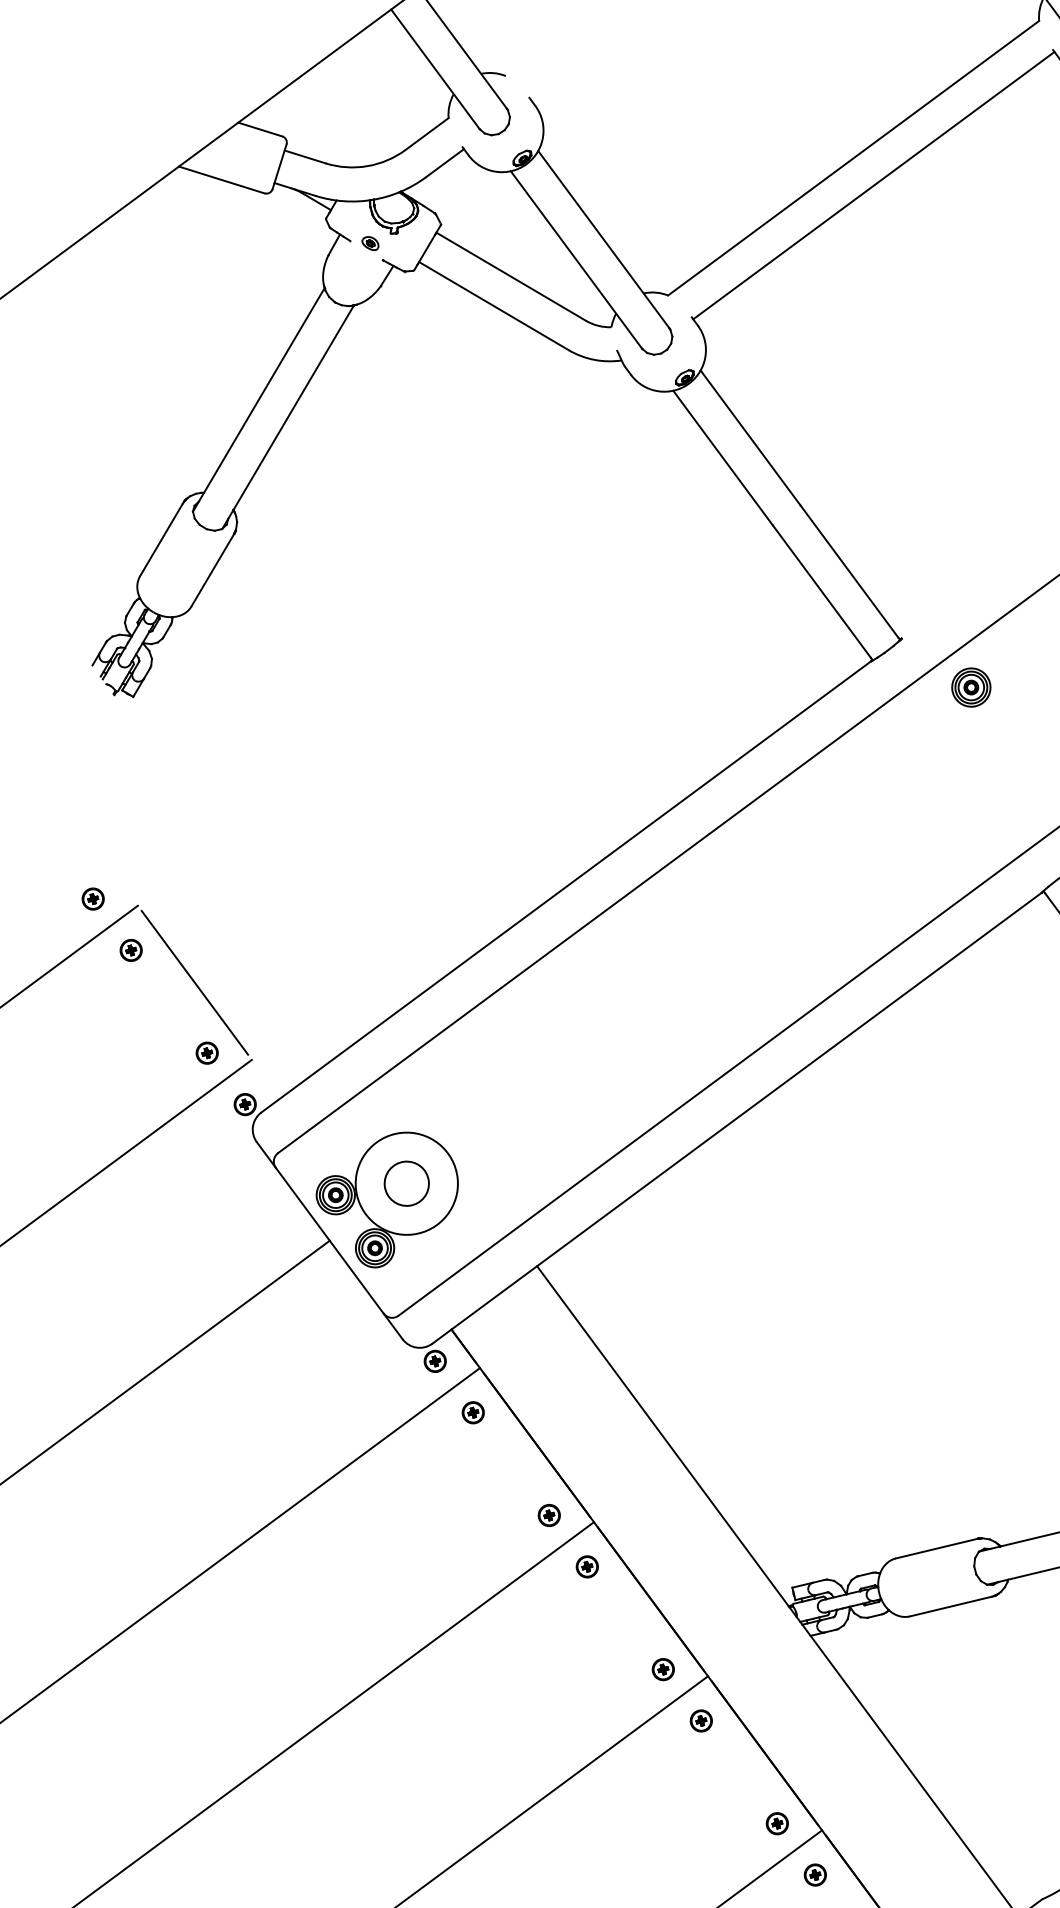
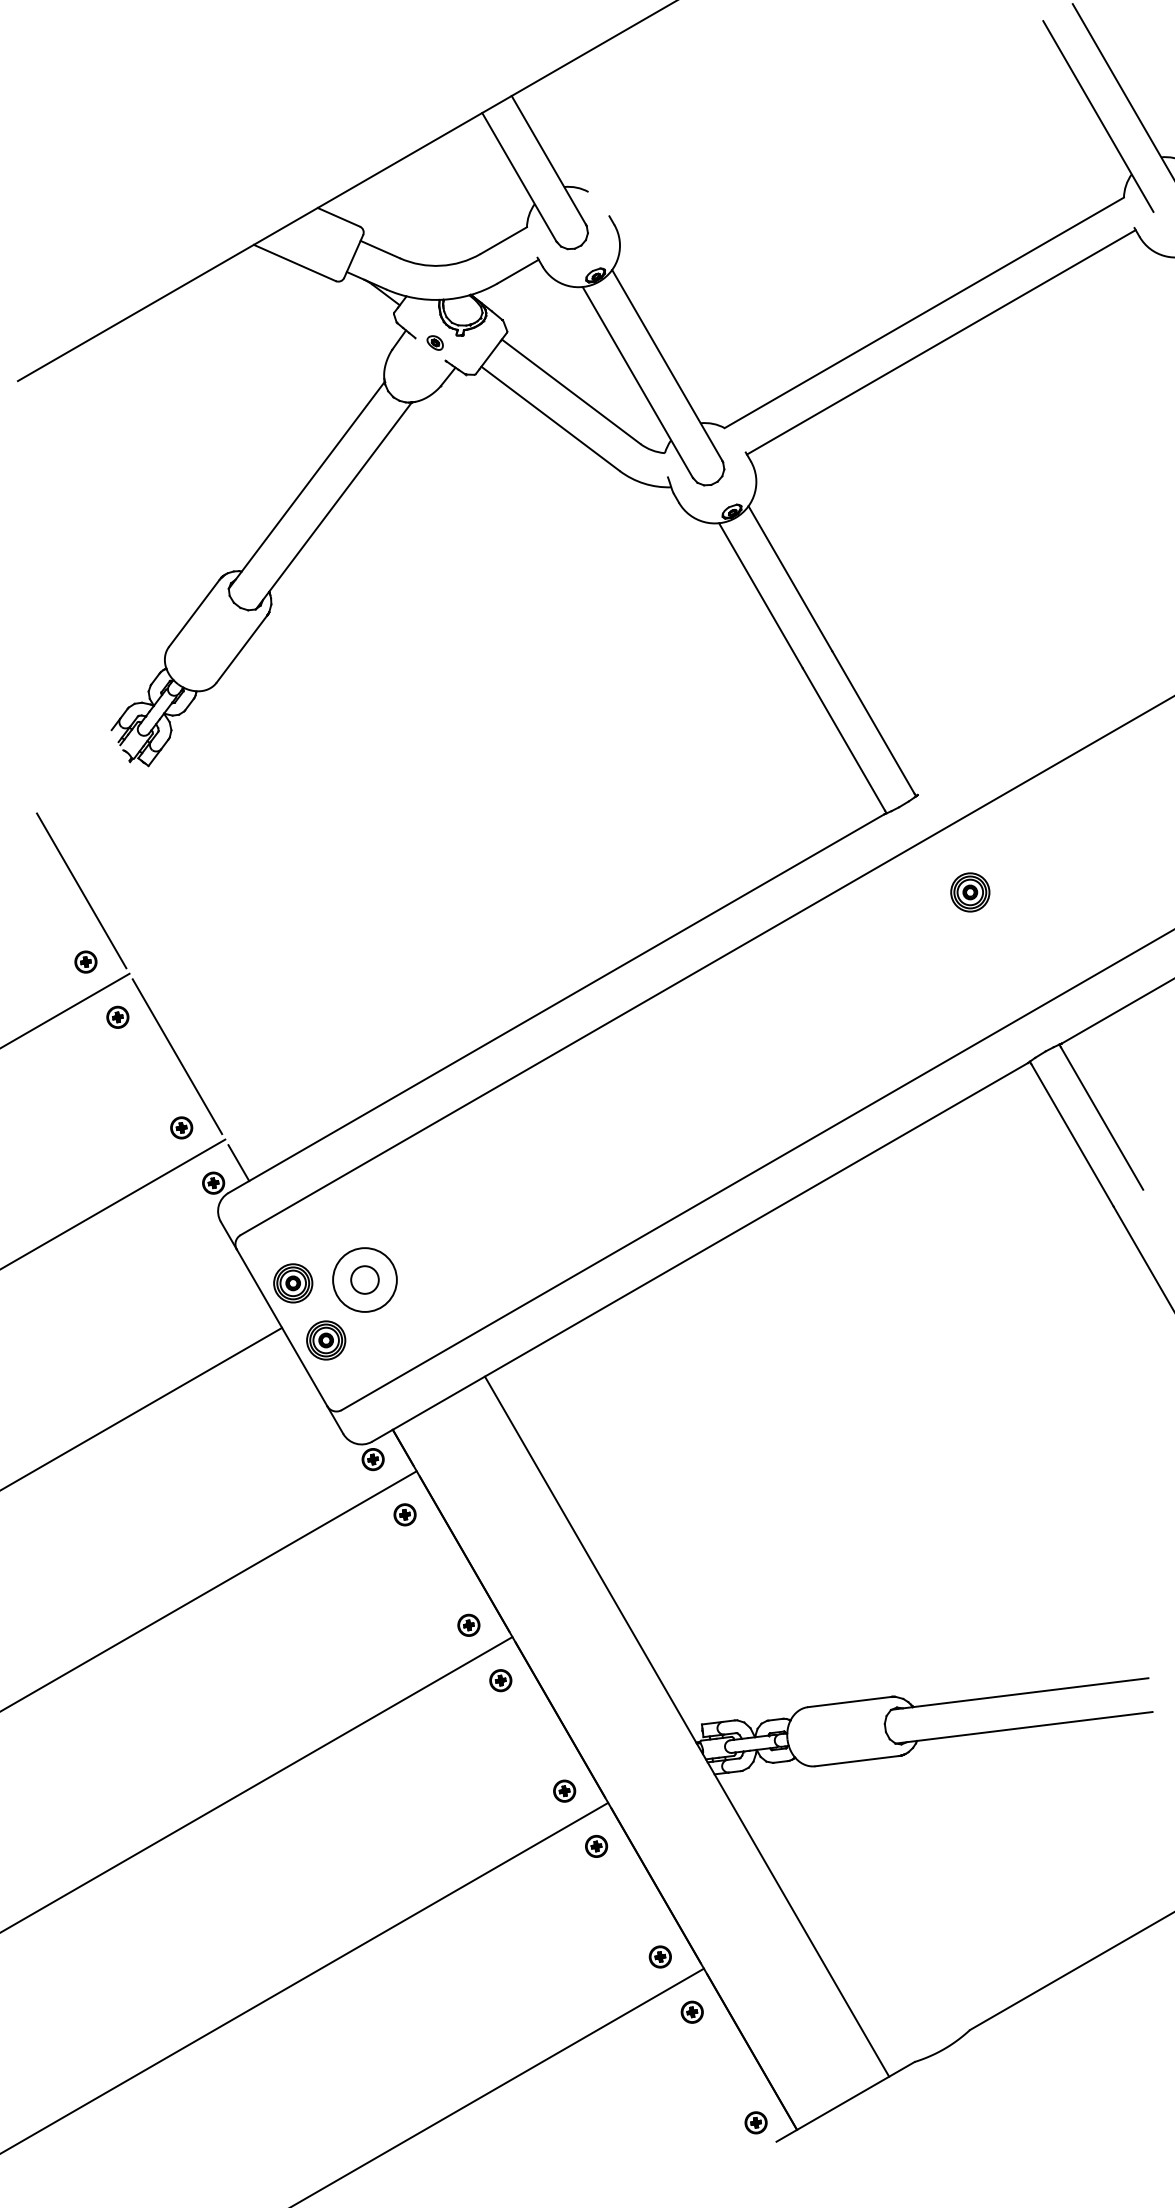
part: (971, 687) -> (970, 892), moved
line: (80, 828) -> (81, 890), added
line: (267, 1082) -> (238, 1163), added
circle: (406, 1183) -> (364, 1279), size x0.62
circle: (406, 1183) -> (364, 1279), size x0.62

